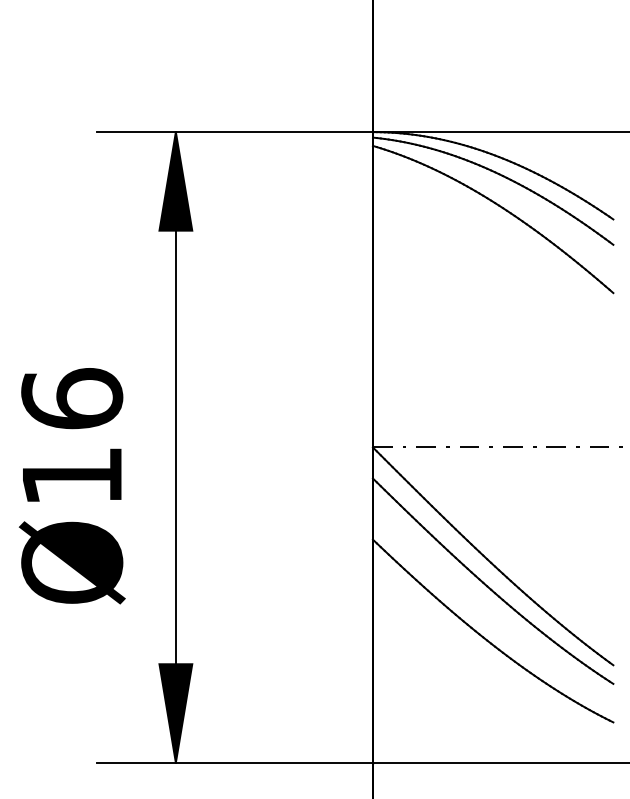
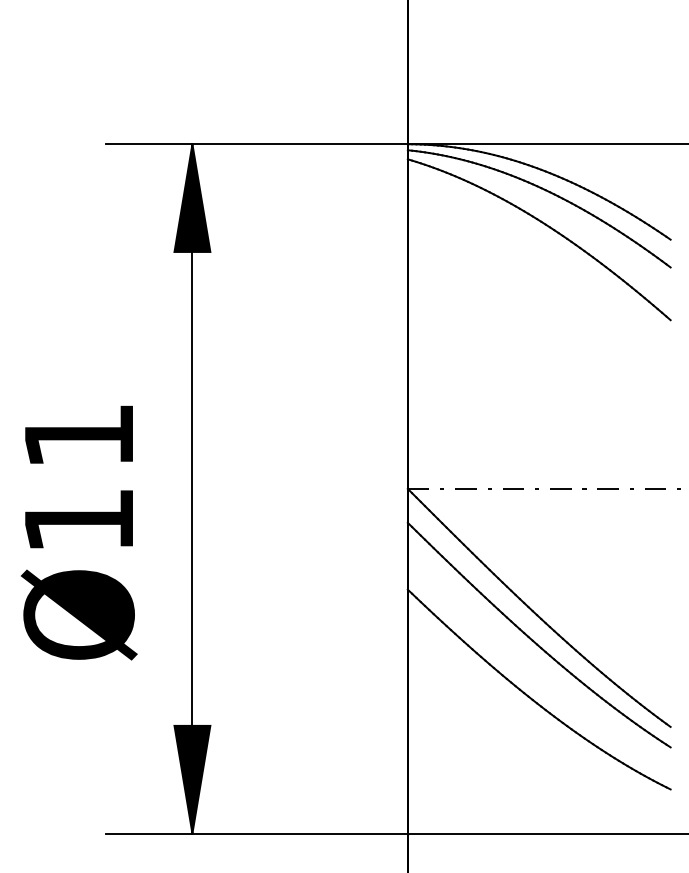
text: (71, 398) -> (78, 435), Ø16 -> Ø11

